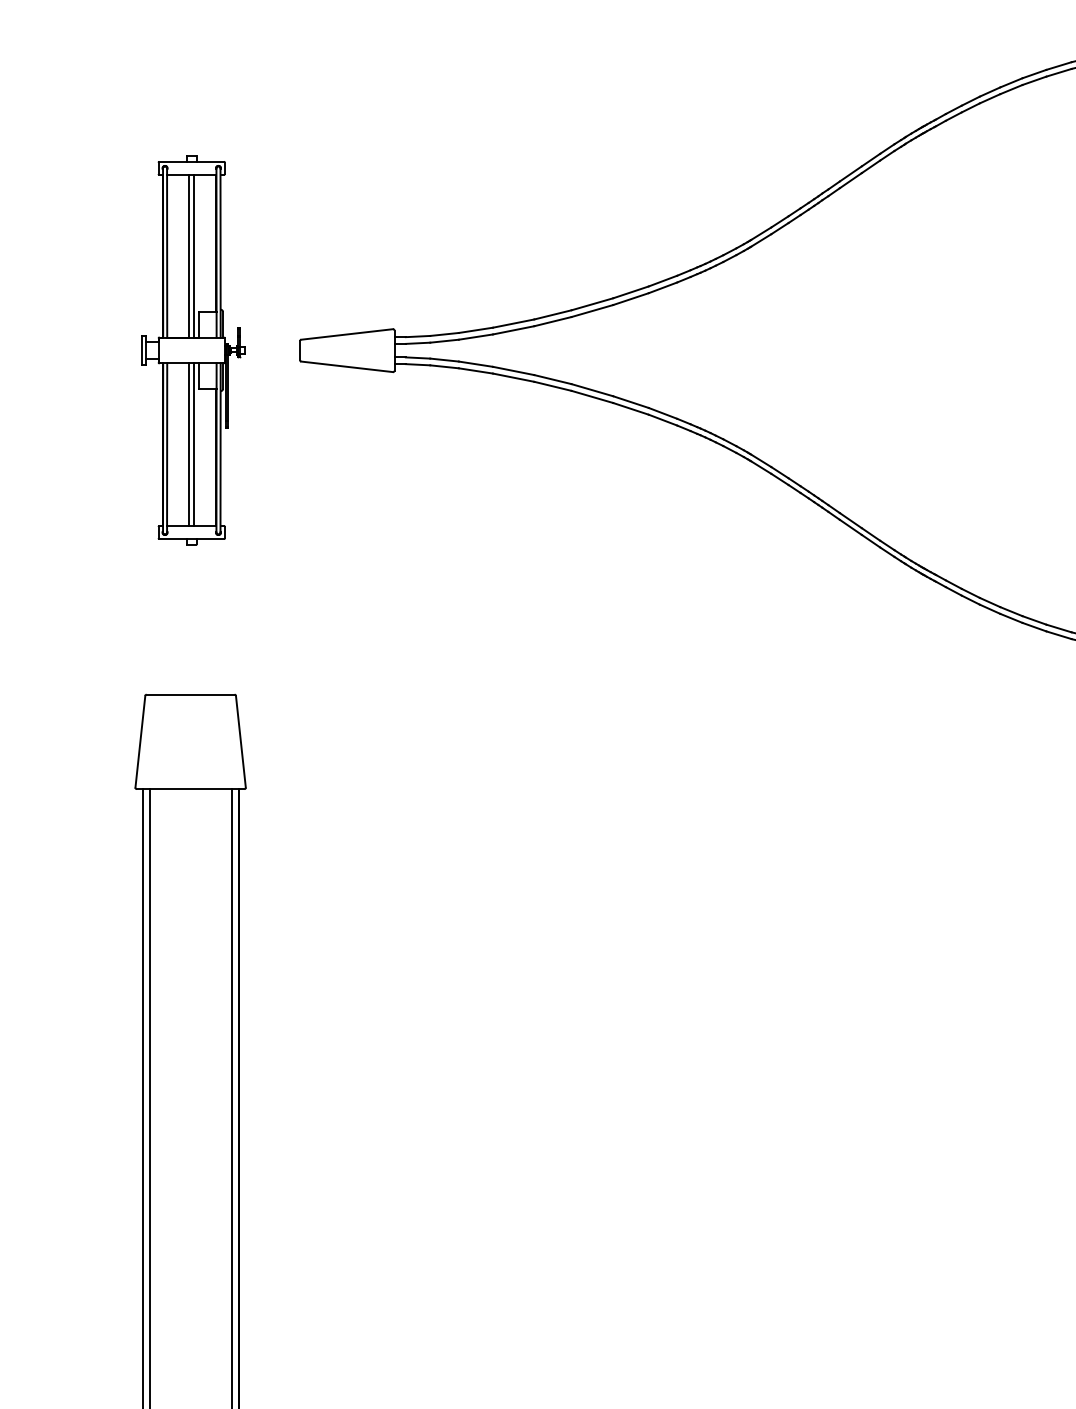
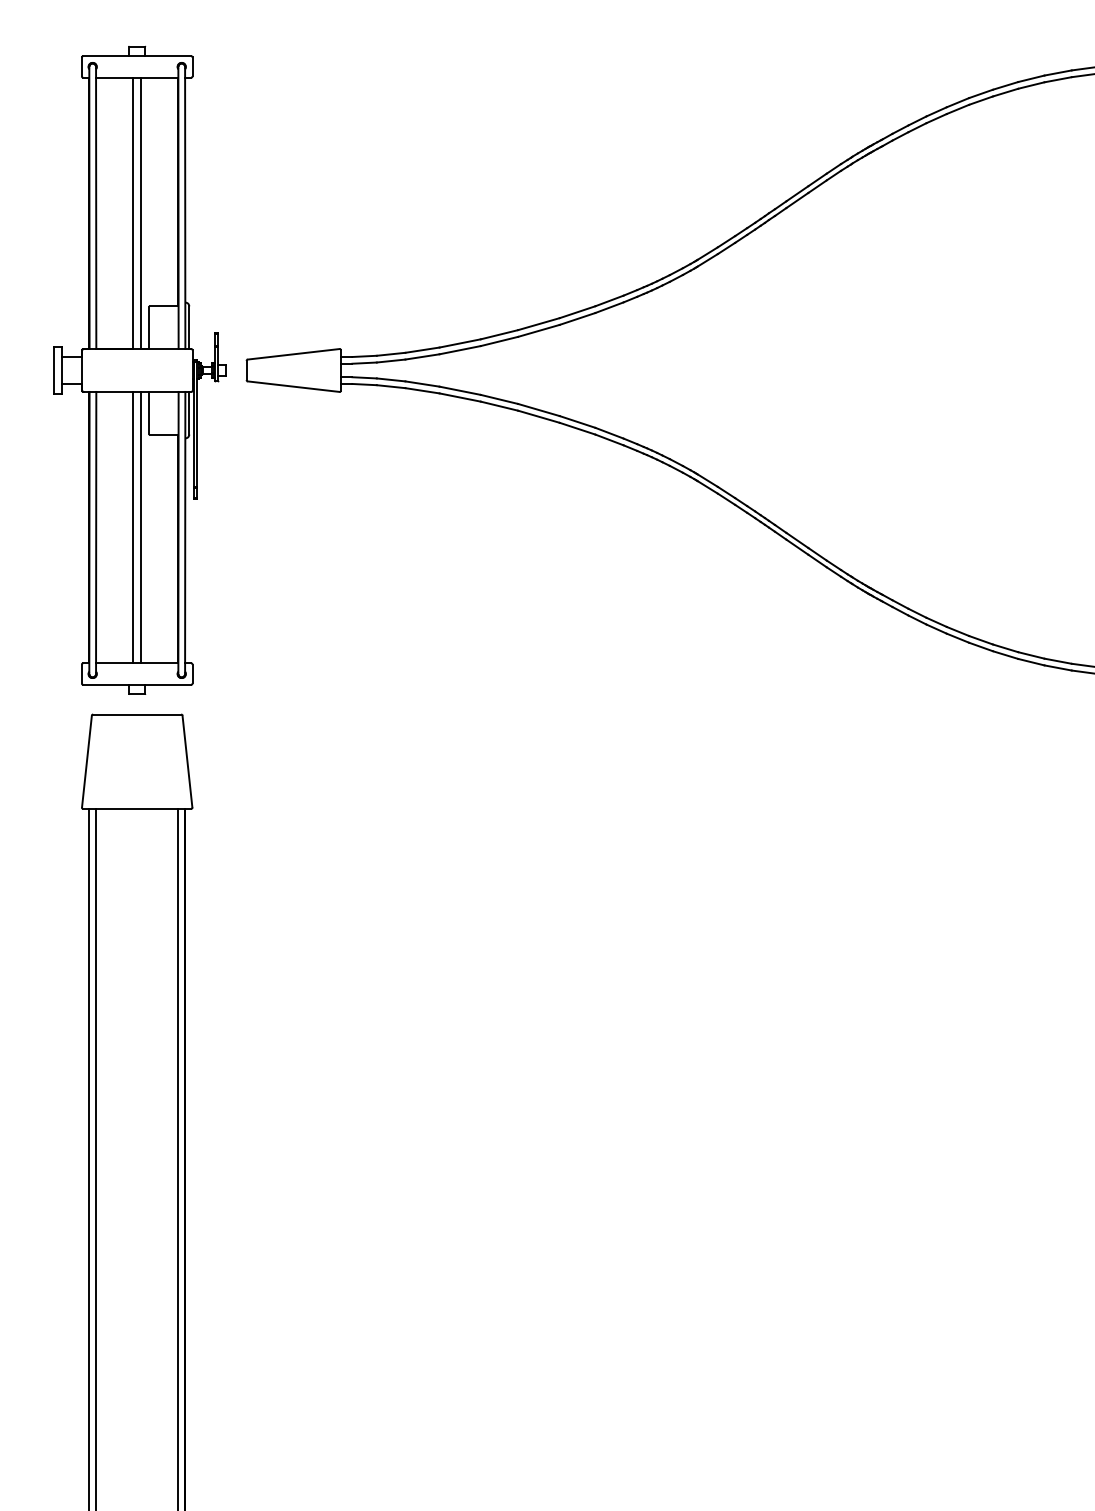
part: (192, 349) -> (139, 369), size x1.67

